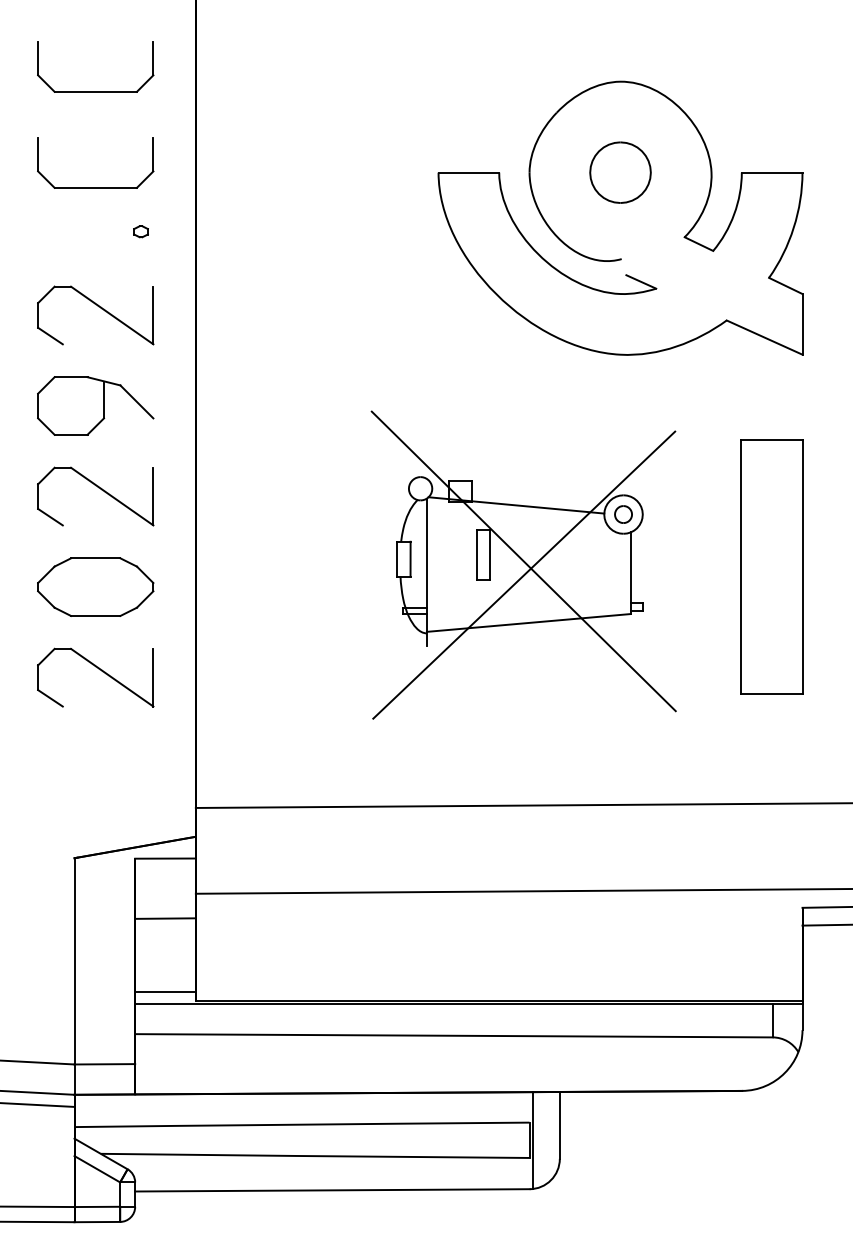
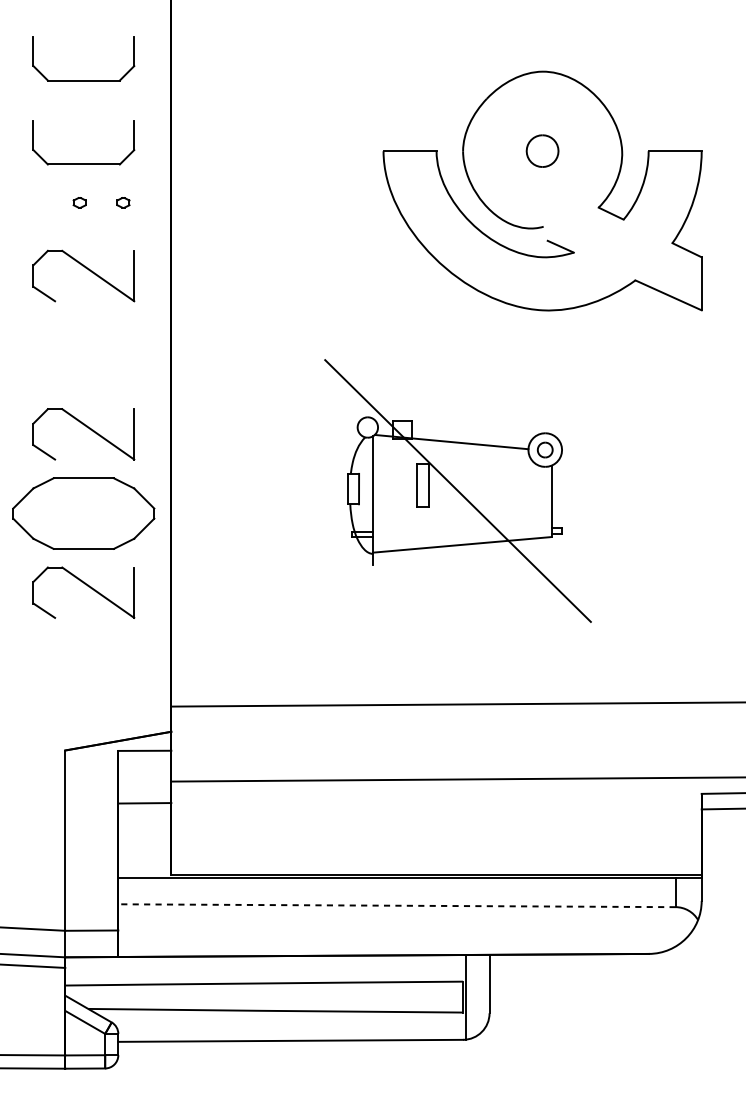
part: (620, 172) -> (542, 151), size x0.6
part: (90, 231) -> (79, 202), added
part: (95, 405) -> (83, 354), removed
part: (771, 566) -> (674, 495), removed
line: (524, 574) -> (458, 502), removed
part: (95, 586) -> (83, 512), size x1.4
line: (165, 991) -> (144, 867), removed
line: (453, 1035) -> (396, 905), solid -> dashed

